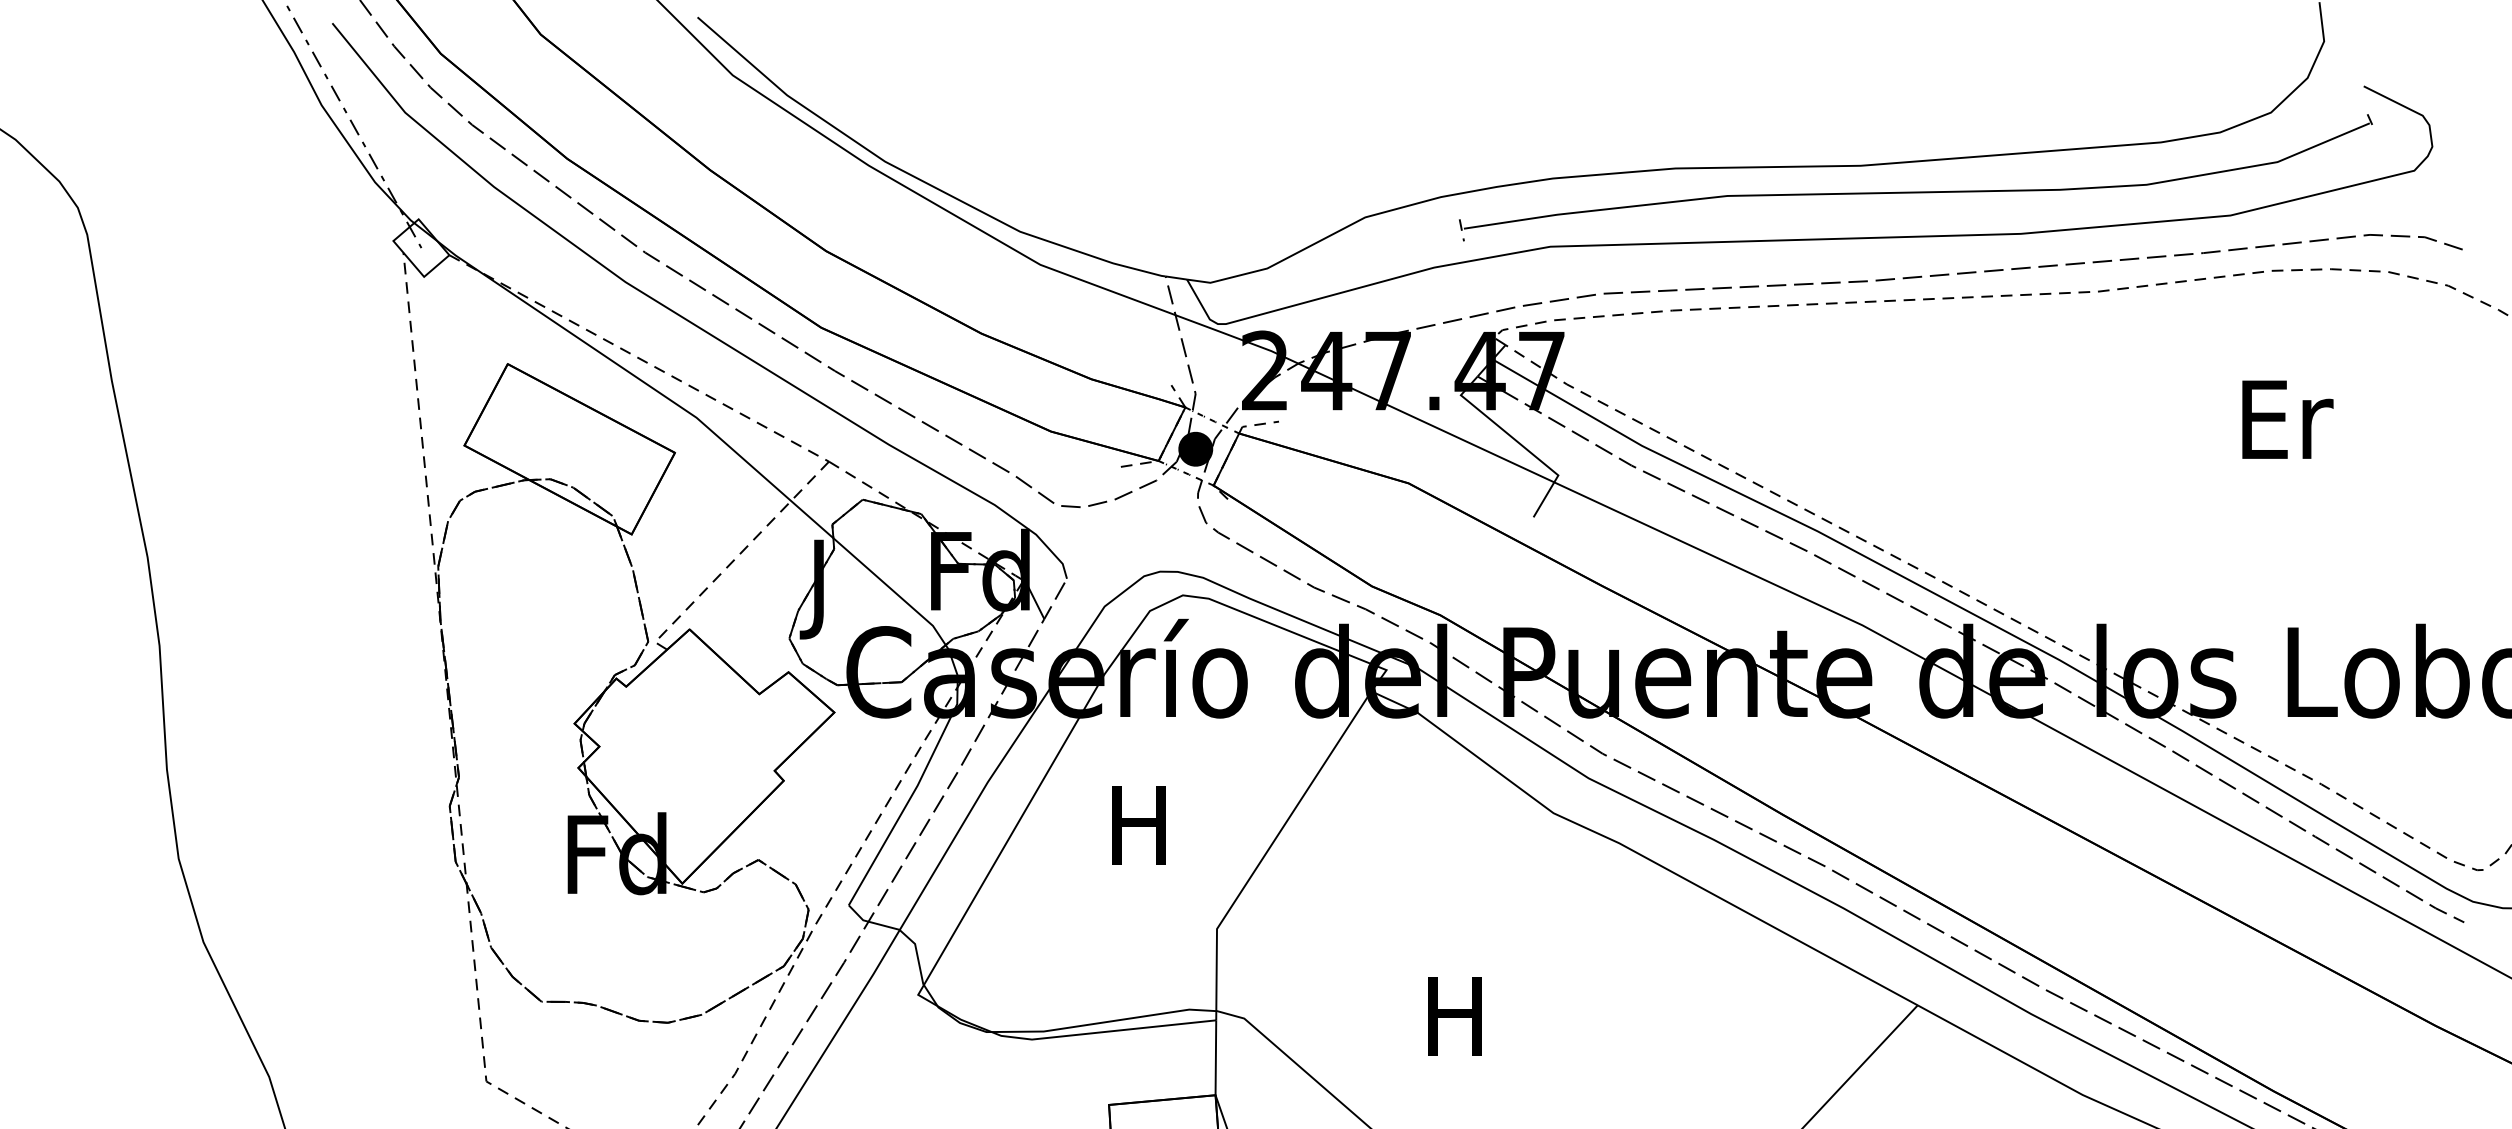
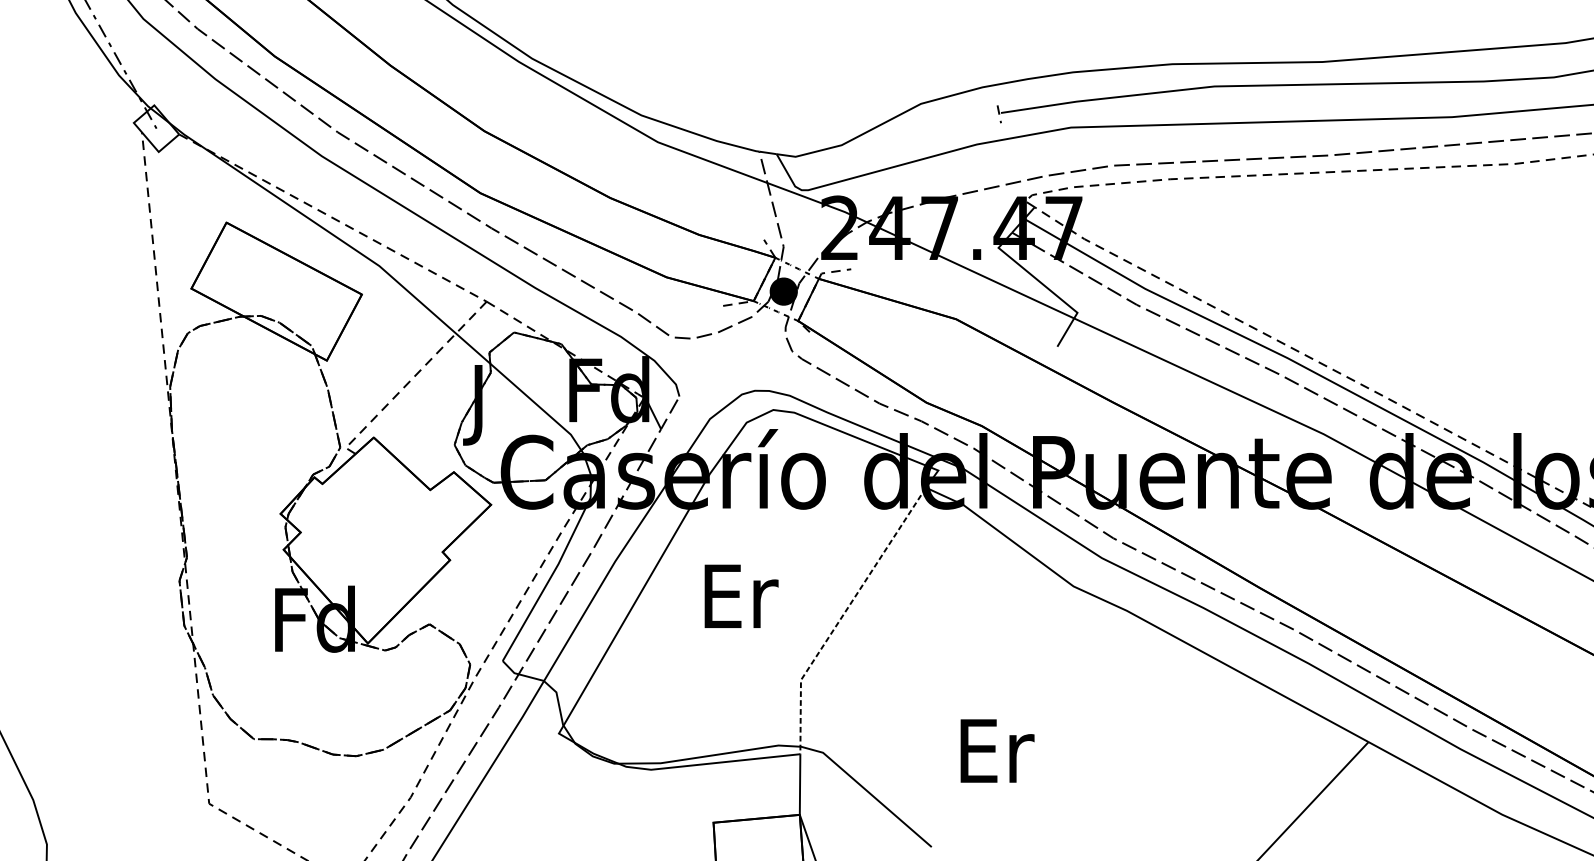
text: (1143, 825) -> (741, 596), H -> Er
line: (1268, 849) -> (842, 615), solid -> dashed
text: (1459, 1016) -> (997, 751), H -> Er

